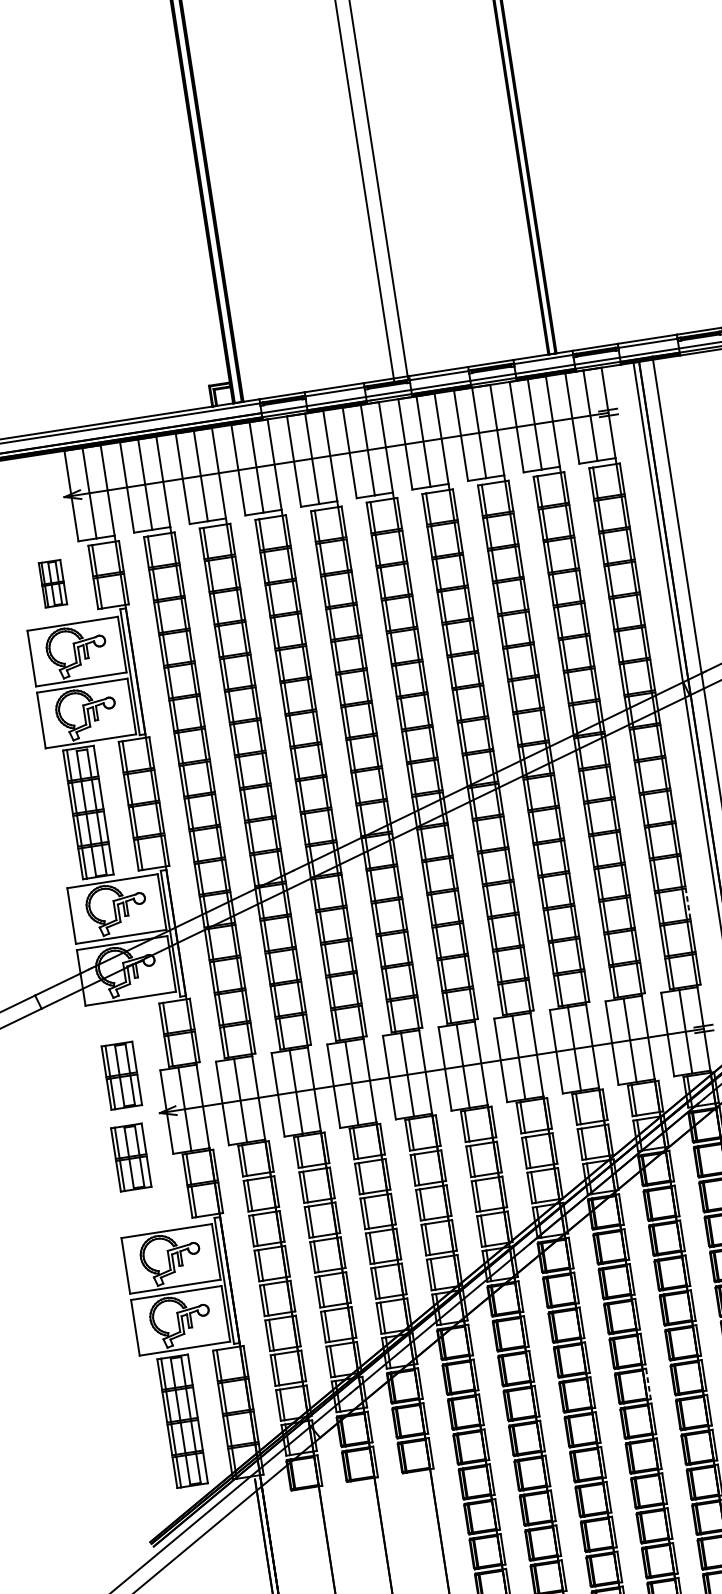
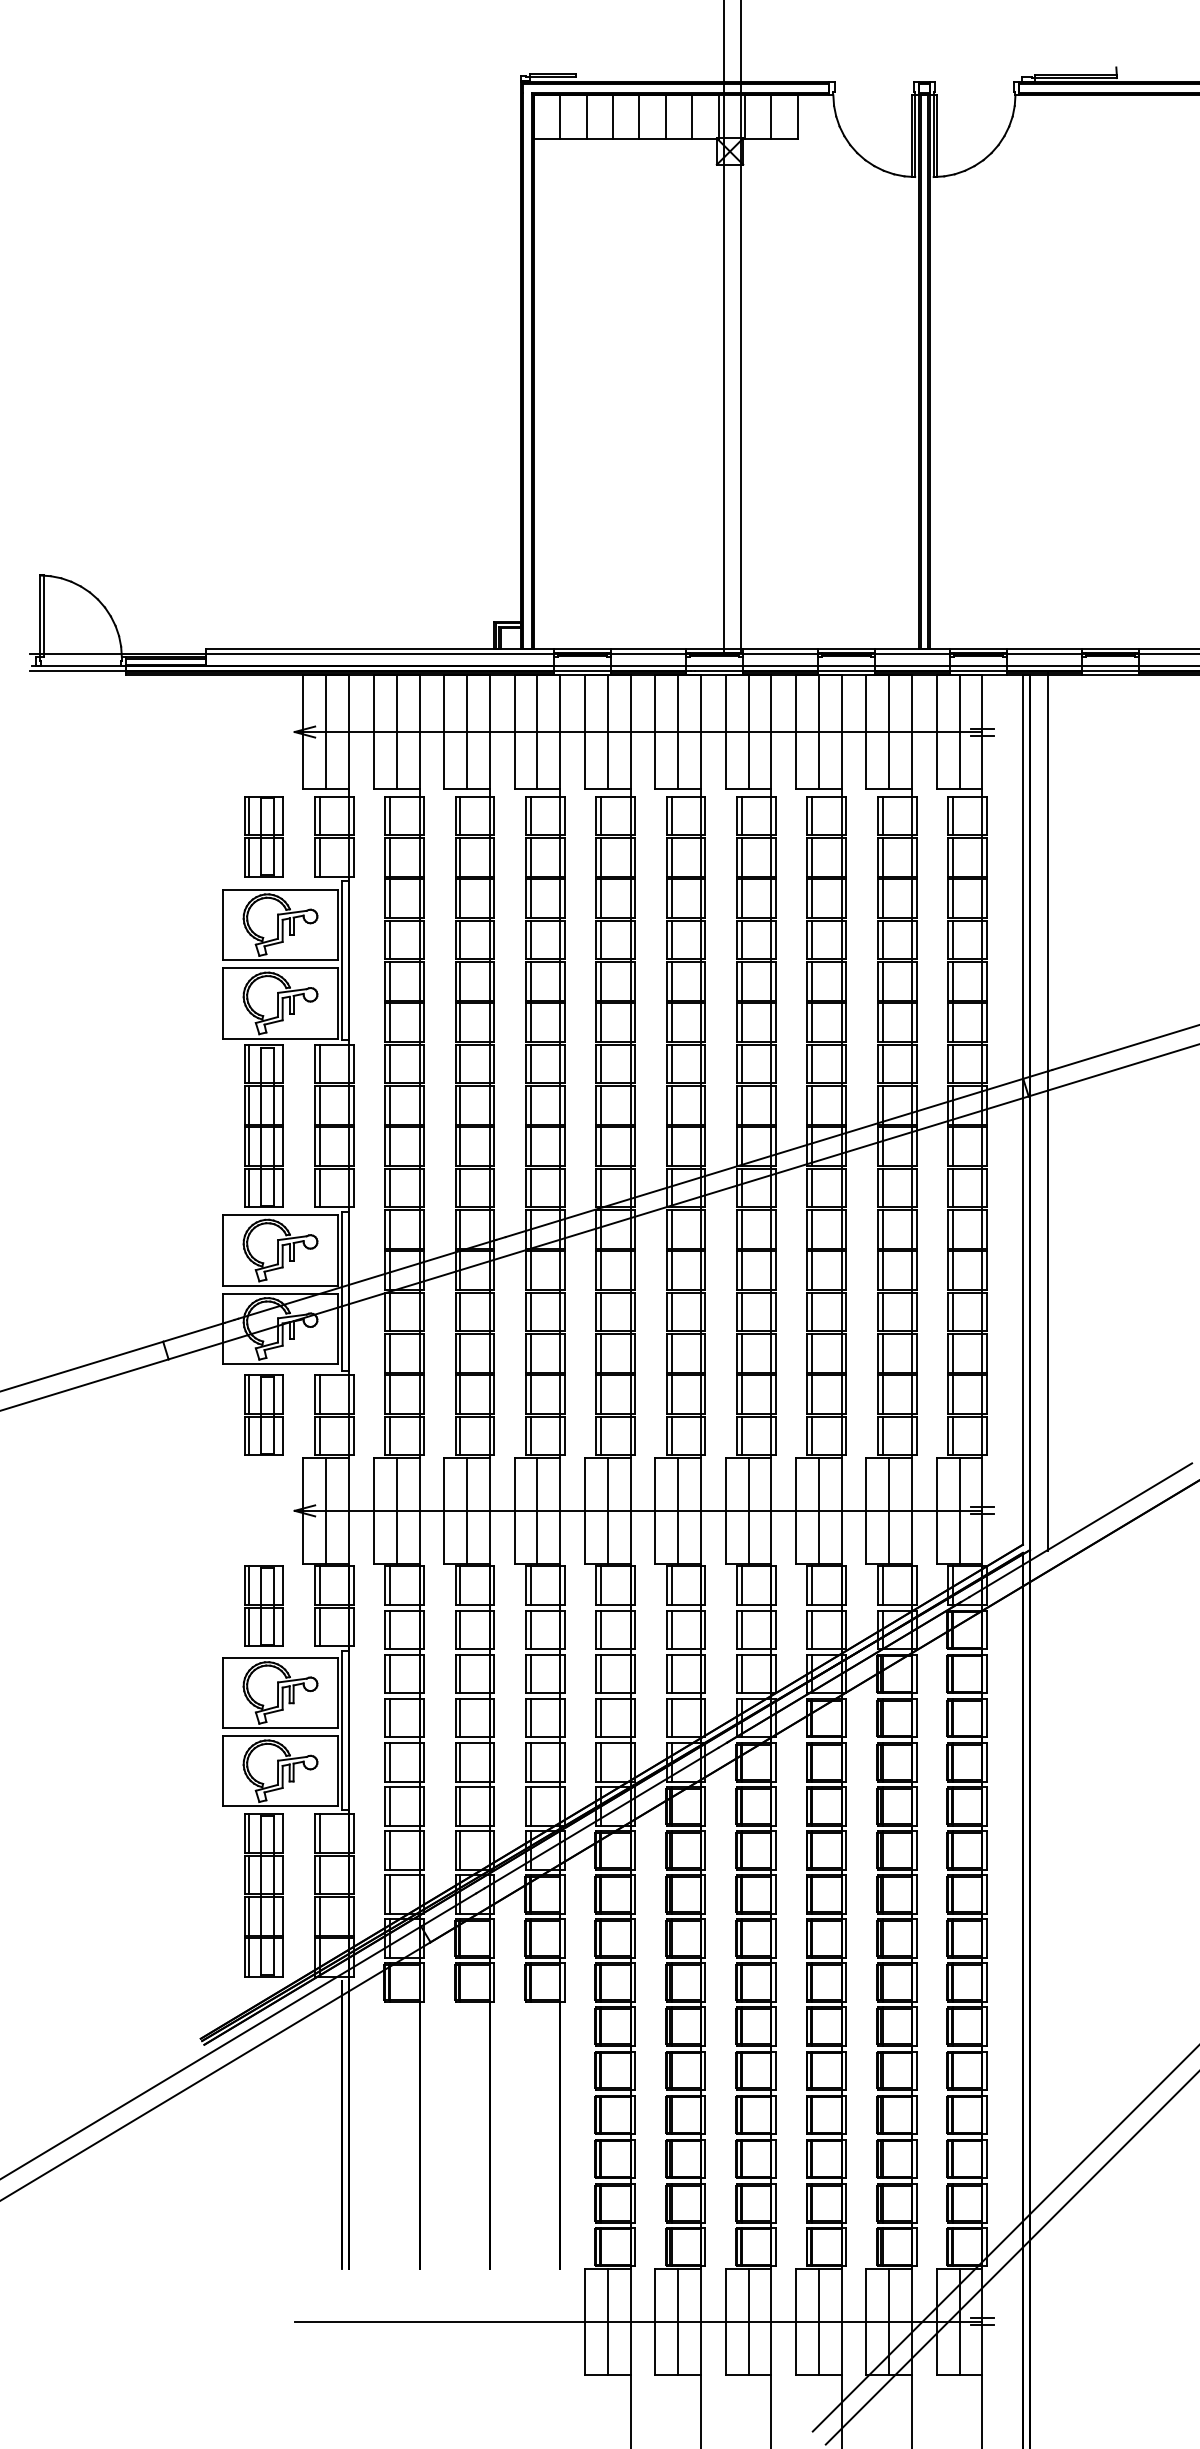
part: (52, 583) -> (263, 836), size x1.43
line: (687, 903) -> (986, 1352), dashed -> solid
part: (121, 1075) -> (263, 1414), moved
part: (130, 1157) -> (263, 1605), moved
line: (648, 1384) -> (846, 1939), dashed -> solid

